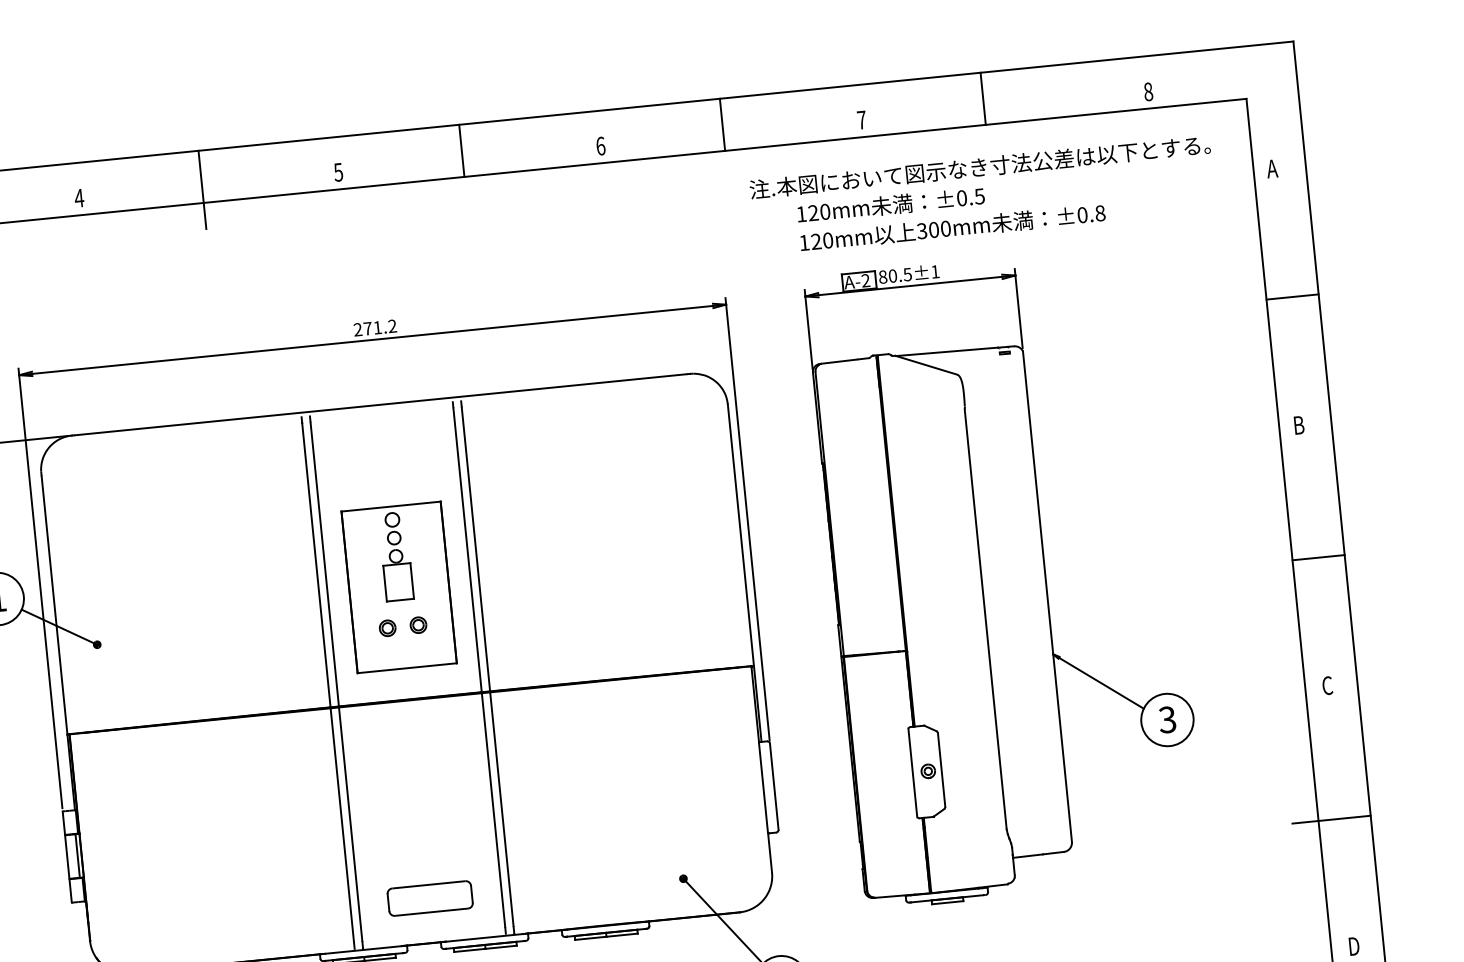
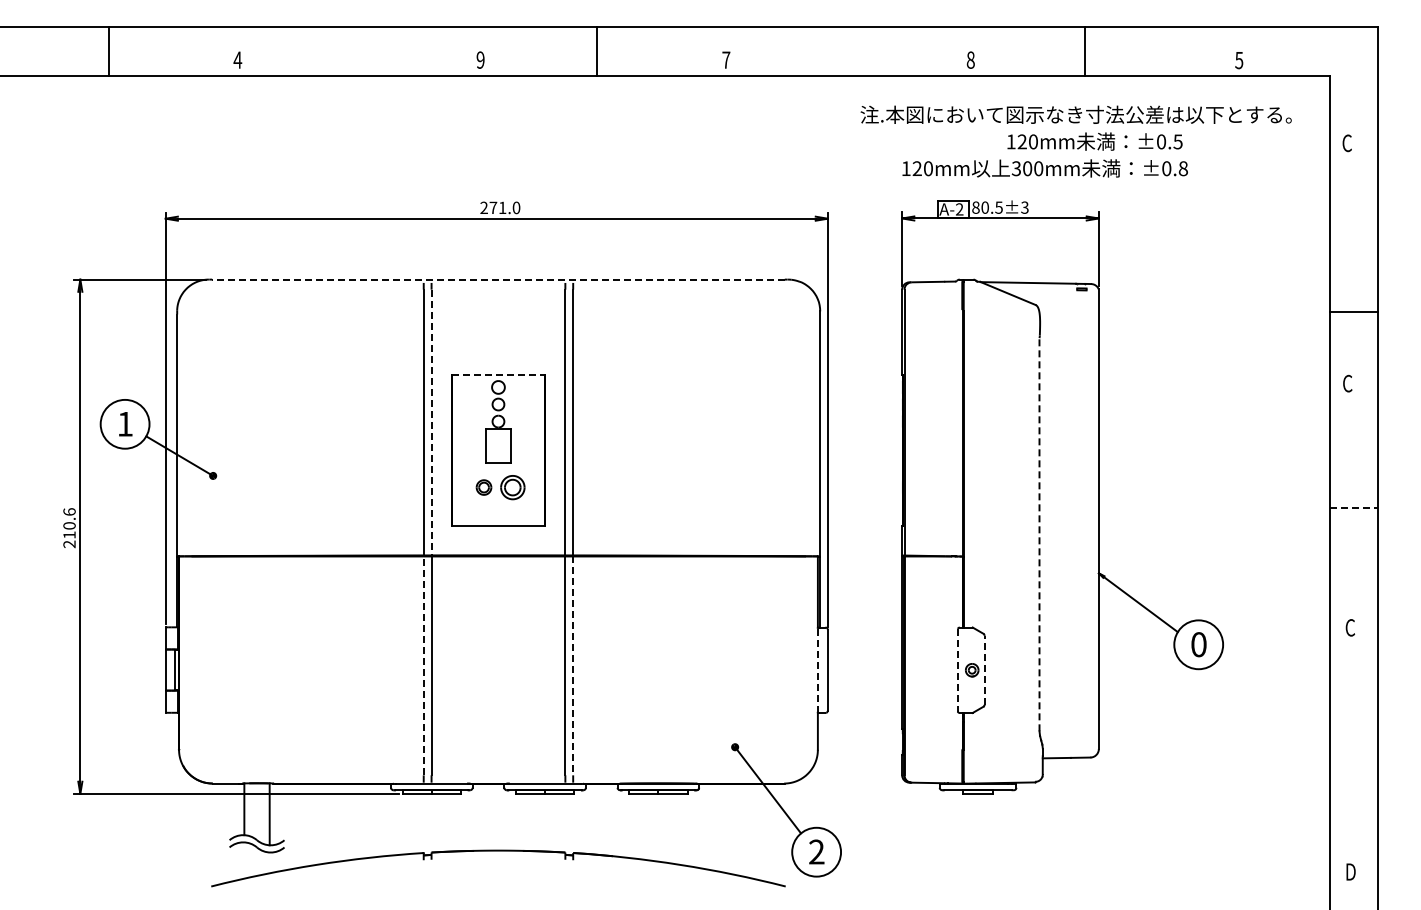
text: (1148, 91) -> (1239, 60), 8 -> 5
text: (861, 119) -> (970, 59), 7 -> 8
line: (722, 124) -> (841, 51), removed
text: (600, 145) -> (726, 59), 6 -> 7
text: (1271, 169) -> (1346, 143), A -> C
text: (338, 171) -> (480, 59), 5 -> 9
line: (202, 189) -> (352, 63), removed
text: (890, 204) -> (1094, 141), moved
text: (934, 271) -> (1024, 207), 80.5±1 -> 80.5±3
line: (1292, 297) -> (1353, 312), moved
text: (392, 325) -> (516, 207), 271.2 -> 271.0
line: (379, 404) -> (497, 279), solid -> dashed
text: (1298, 425) -> (1347, 383), B -> C
line: (391, 507) -> (498, 375), solid -> dashed
line: (1319, 557) -> (1354, 508), solid -> dashed
line: (324, 564) -> (431, 422), solid -> dashed
line: (985, 619) -> (1039, 534), solid -> dashed
part: (418, 625) -> (512, 487), size x1.6
text: (1167, 719) -> (1198, 644), 3 -> 0
line: (941, 769) -> (984, 669), solid -> dashed
line: (912, 773) -> (957, 670), solid -> dashed
line: (763, 788) -> (817, 670), solid -> dashed
line: (502, 809) -> (573, 666), solid -> dashed
line: (1331, 819) -> (1341, 752), removed
line: (342, 824) -> (423, 665), solid -> dashed
part: (430, 897) -> (498, 741), removed

